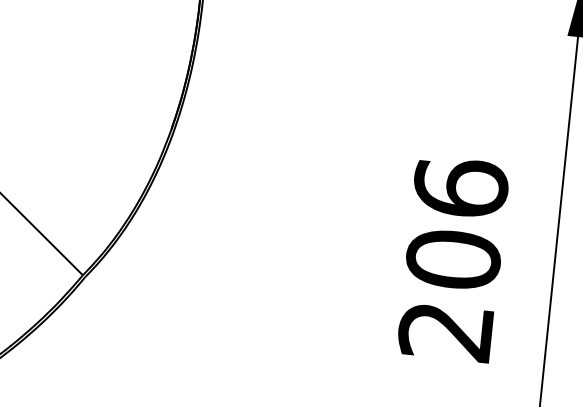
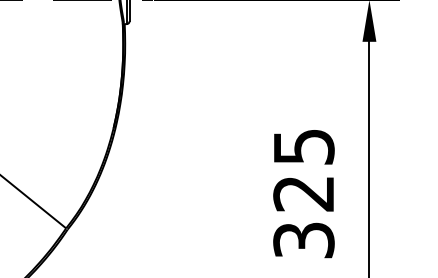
text: (452, 259) -> (303, 193), 206 -> 325

